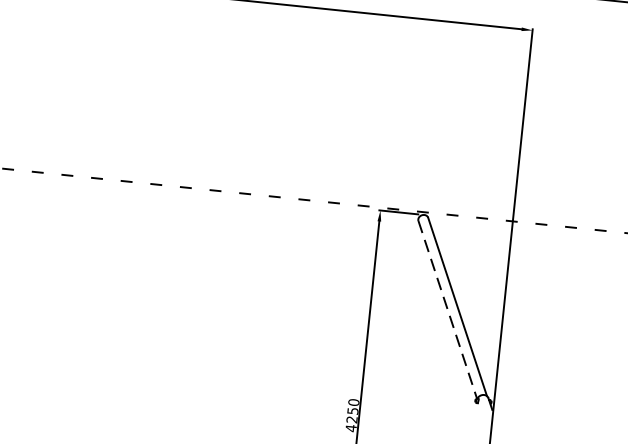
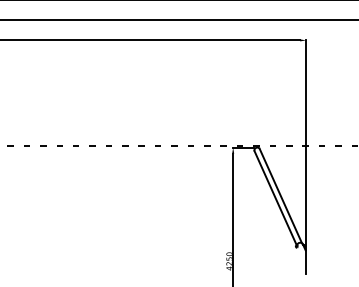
line: (447, 310) -> (275, 198), dashed -> solid

